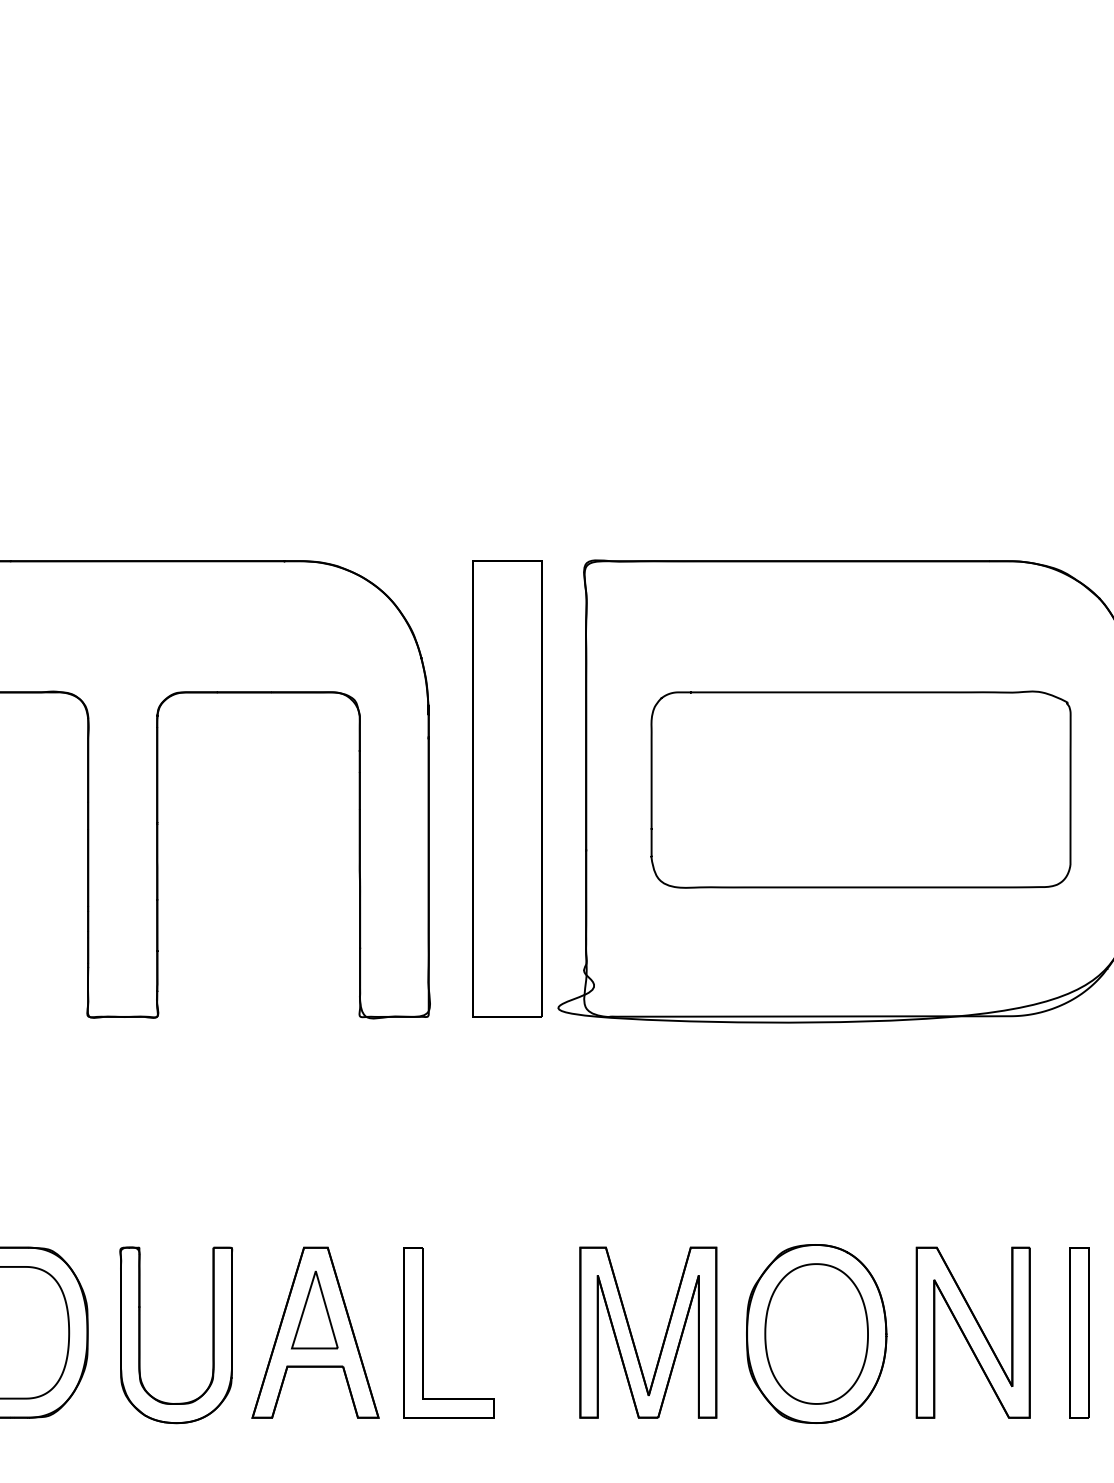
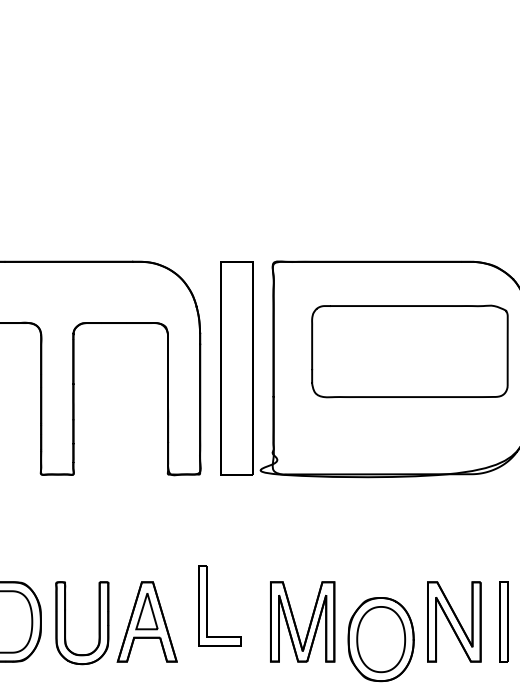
part: (860, 789) -> (409, 351), moved
part: (423, 1331) -> (207, 605), moved
part: (815, 1333) -> (380, 639), moved

